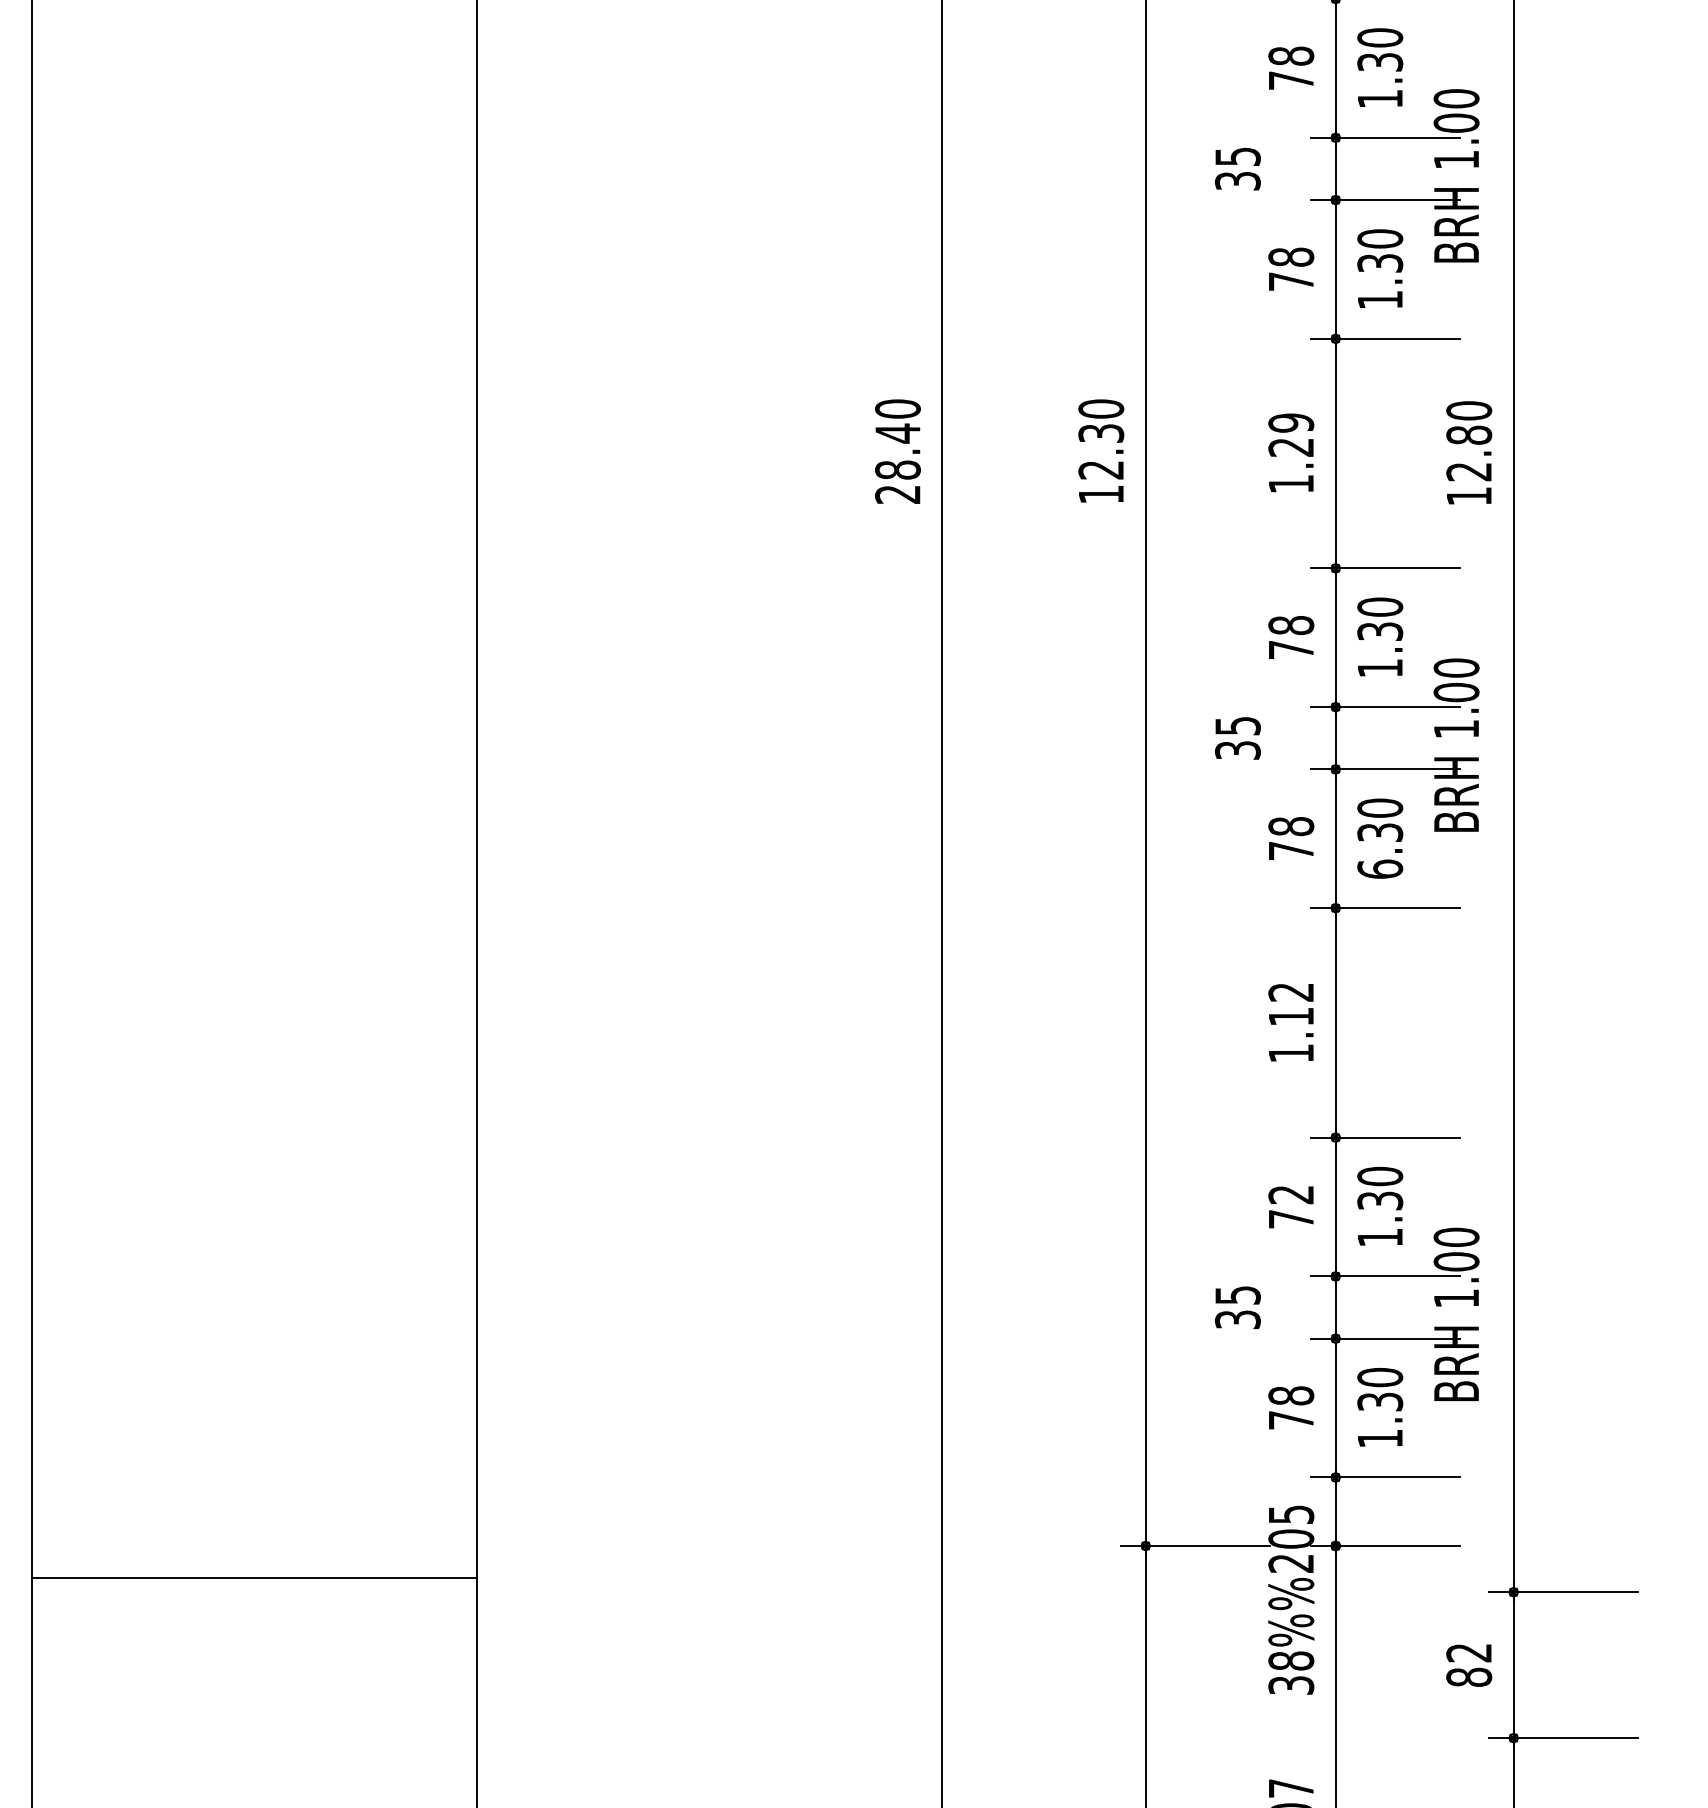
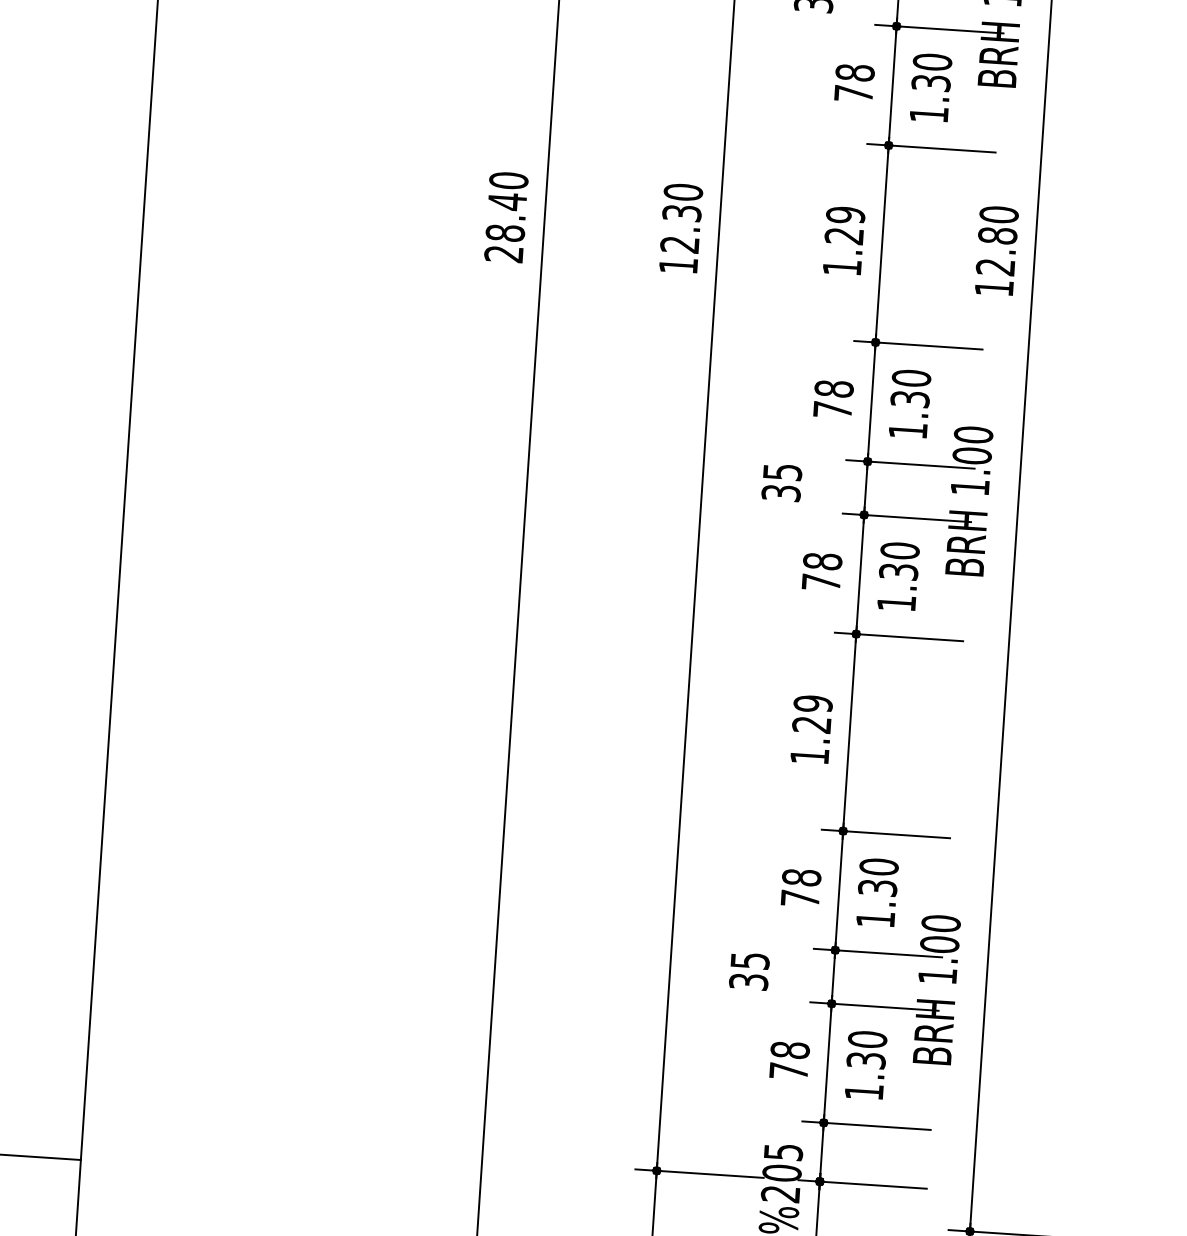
text: (1380, 868) -> (896, 602), 6.30 -> 1.30
text: (1291, 1004) -> (812, 714), 1.12 -> 1.29
text: (1291, 1194) -> (801, 877), 72 -> 78

